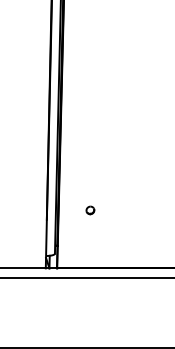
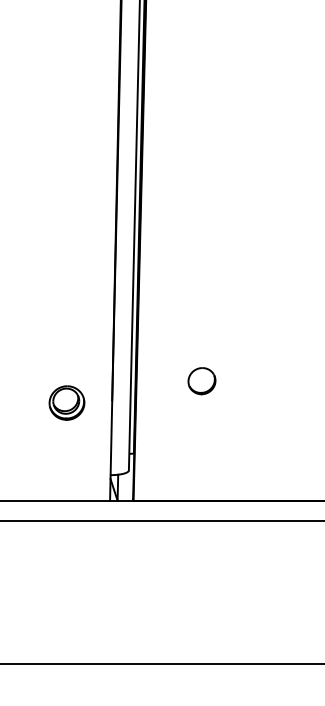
part: (90, 210) -> (202, 381), size x1.67
part: (24, 221) -> (66, 404), added

